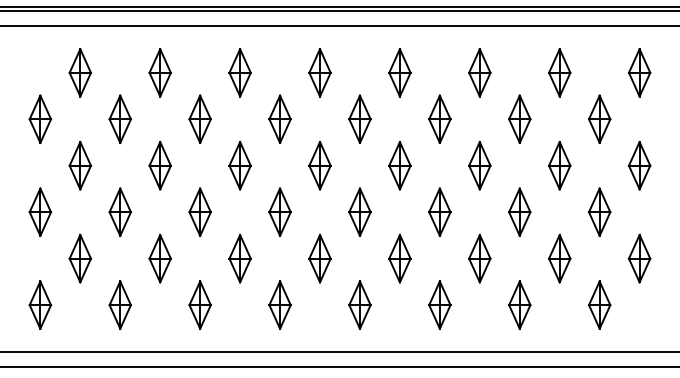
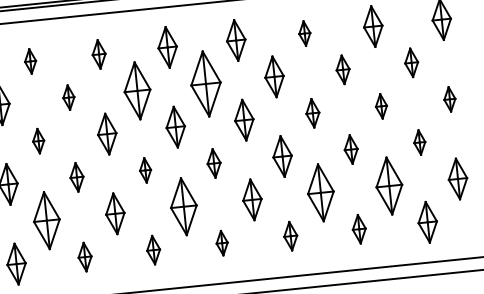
part: (159, 72) -> (29, 61), size x0.6
part: (239, 72) -> (98, 54), size x0.7
part: (479, 72) -> (304, 33), size x0.6
part: (199, 118) -> (68, 97), size x0.6
part: (279, 118) -> (136, 90), size x1.4
part: (359, 118) -> (205, 83), size x1.6
part: (519, 118) -> (342, 69), size x0.7
part: (599, 118) -> (411, 62), size x0.7
part: (159, 165) -> (38, 140), size x0.6
part: (479, 165) -> (312, 113), size x0.7
part: (559, 165) -> (381, 106), size x0.6
part: (639, 165) -> (449, 99), size x0.6
part: (199, 211) -> (76, 176), size x0.7
part: (279, 211) -> (145, 169), size x0.6
part: (359, 211) -> (213, 162), size x0.7
part: (519, 211) -> (350, 149), size x0.7
part: (599, 211) -> (419, 142), size x0.6
part: (159, 258) -> (46, 220), size x1.4
part: (319, 258) -> (183, 206), size x1.4
part: (479, 258) -> (320, 192), size x1.4
part: (559, 258) -> (389, 185), size x1.4
part: (199, 304) -> (84, 256), size x0.7
part: (279, 304) -> (153, 249), size x0.7
part: (359, 304) -> (221, 242), size x0.6
part: (439, 304) -> (290, 235), size x0.7
part: (519, 304) -> (358, 228), size x0.7

